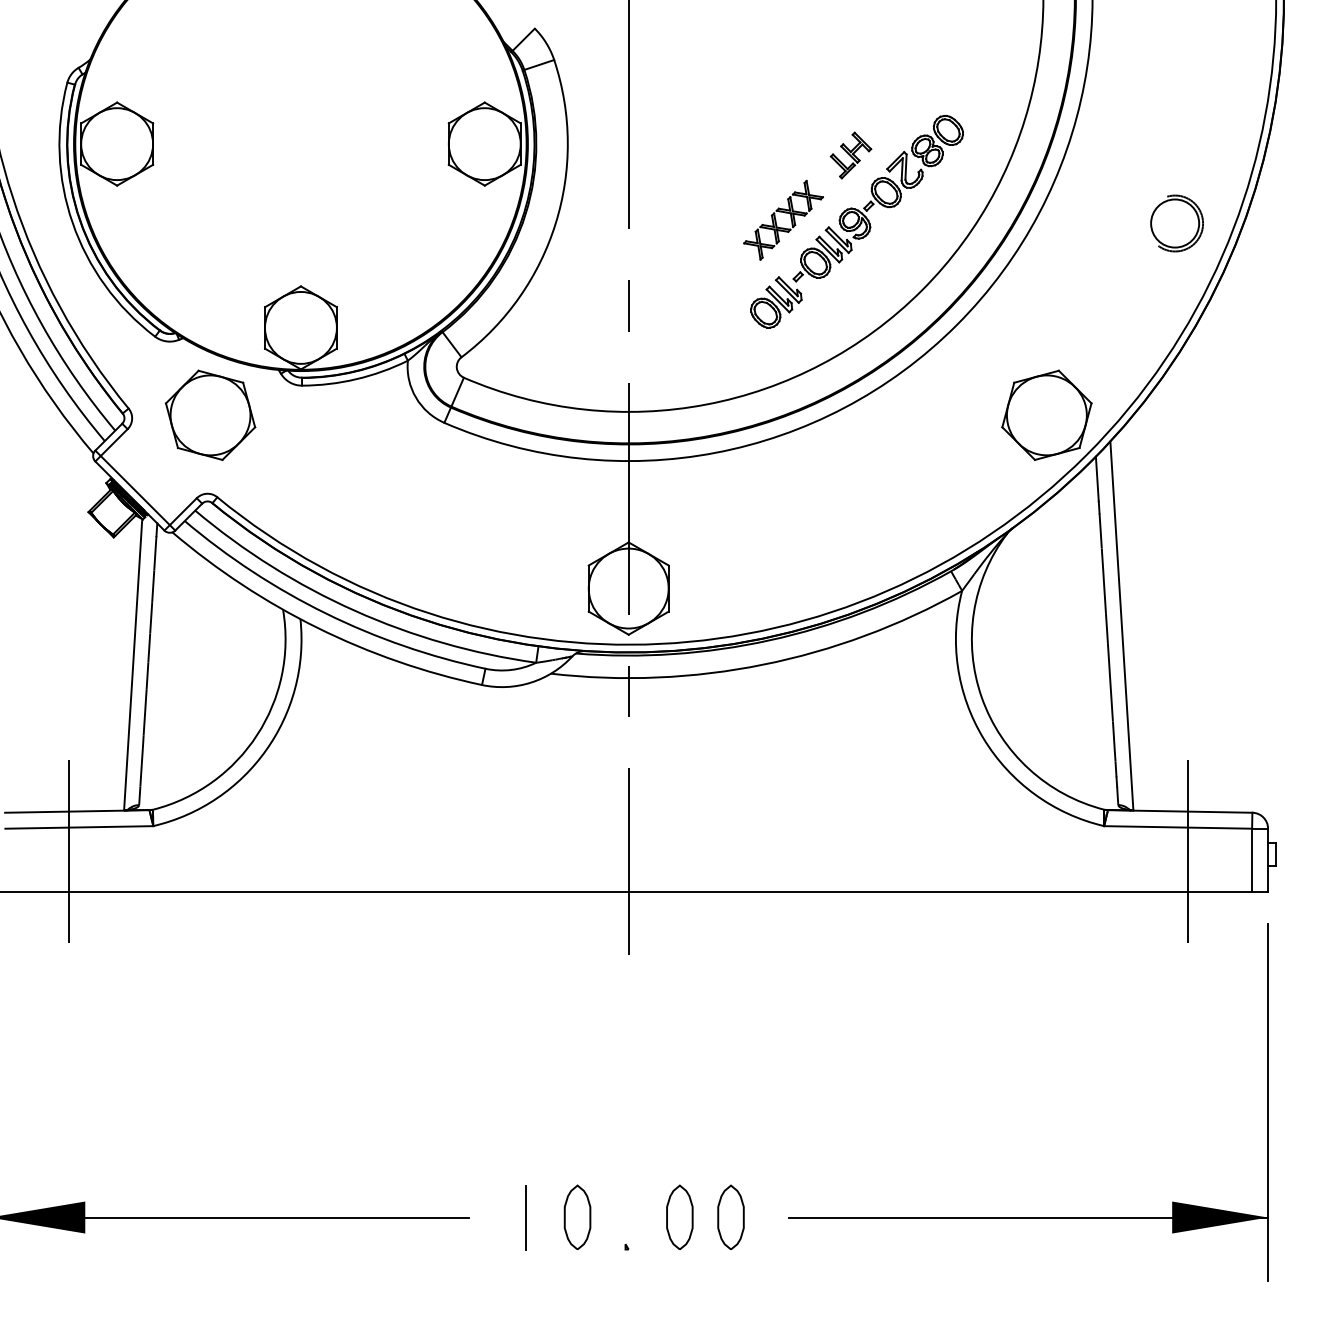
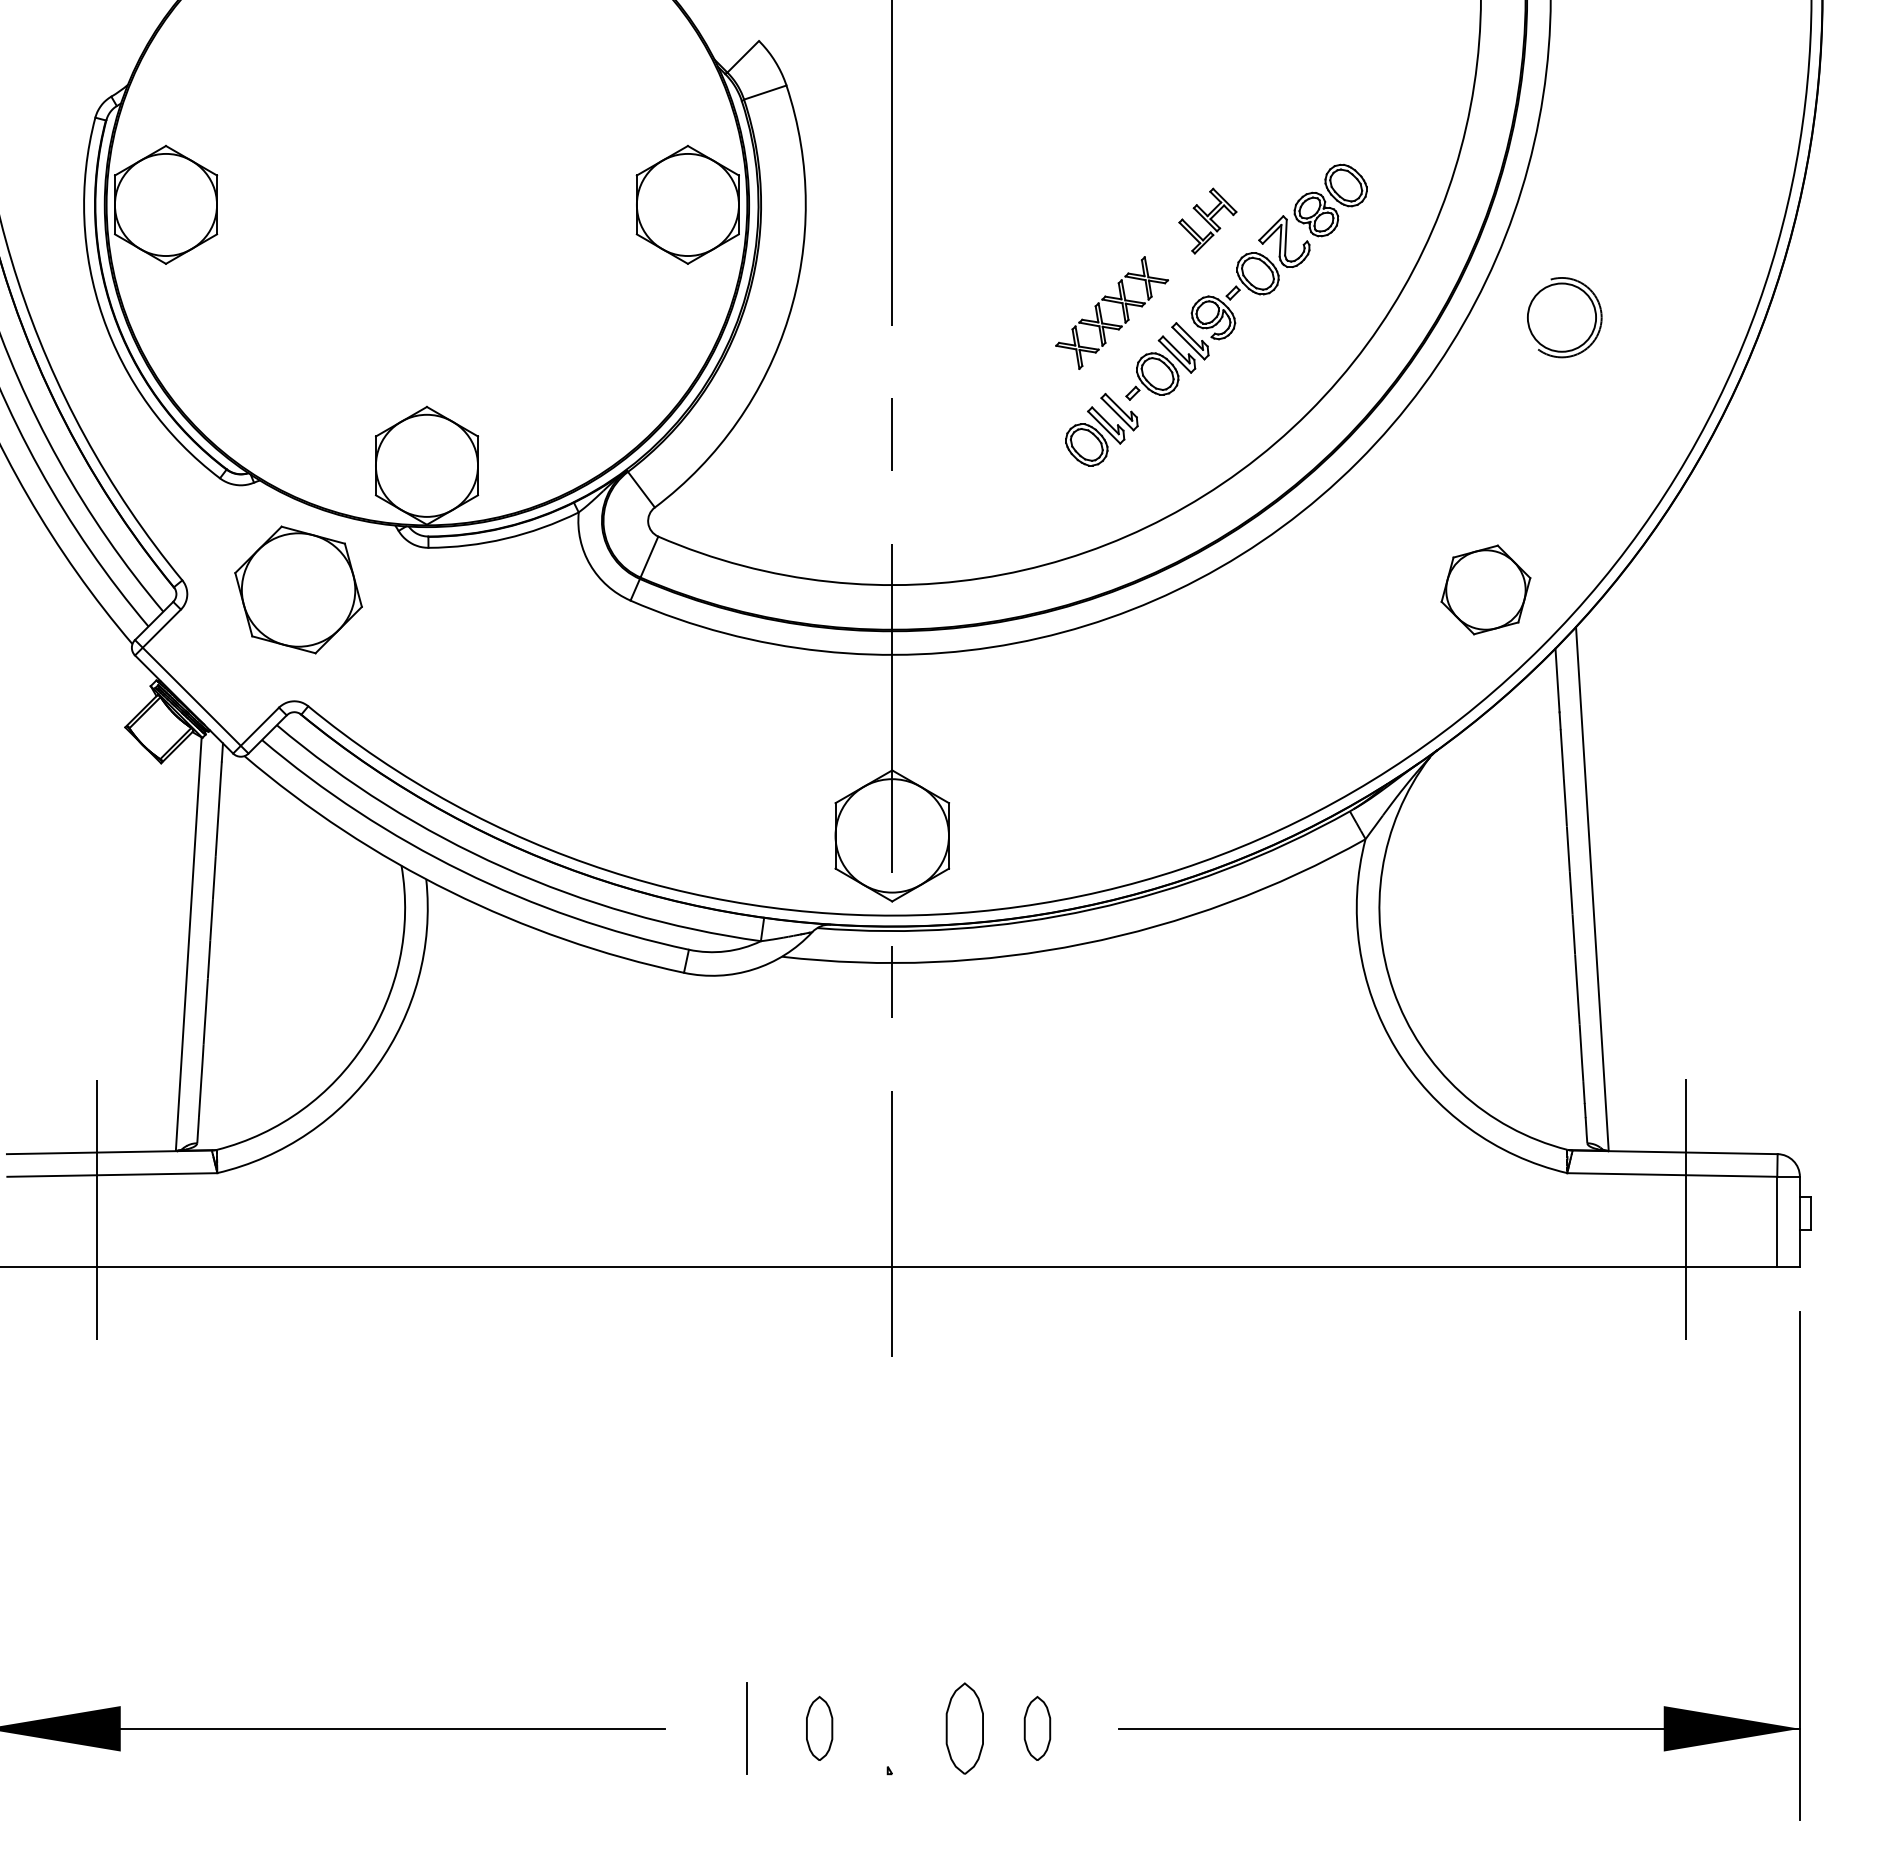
part: (1176, 223) -> (1564, 317), moved
part: (1046, 415) -> (1485, 589), size x0.7
part: (577, 1217) -> (819, 1728), size x0.7
part: (731, 1217) -> (1037, 1728), size x0.7

